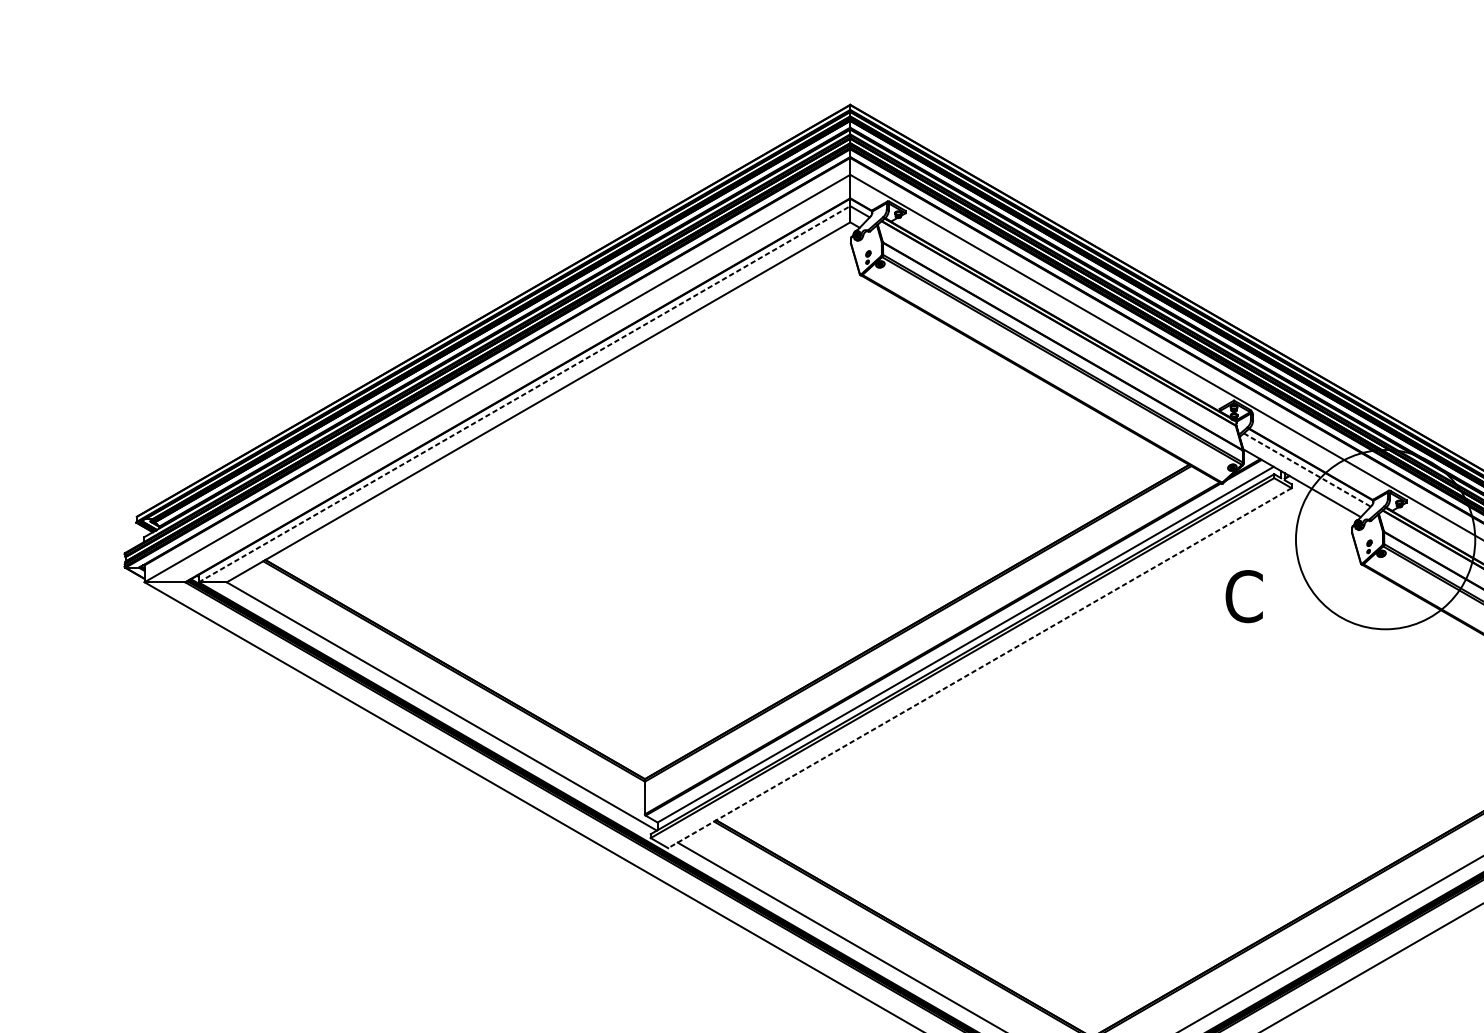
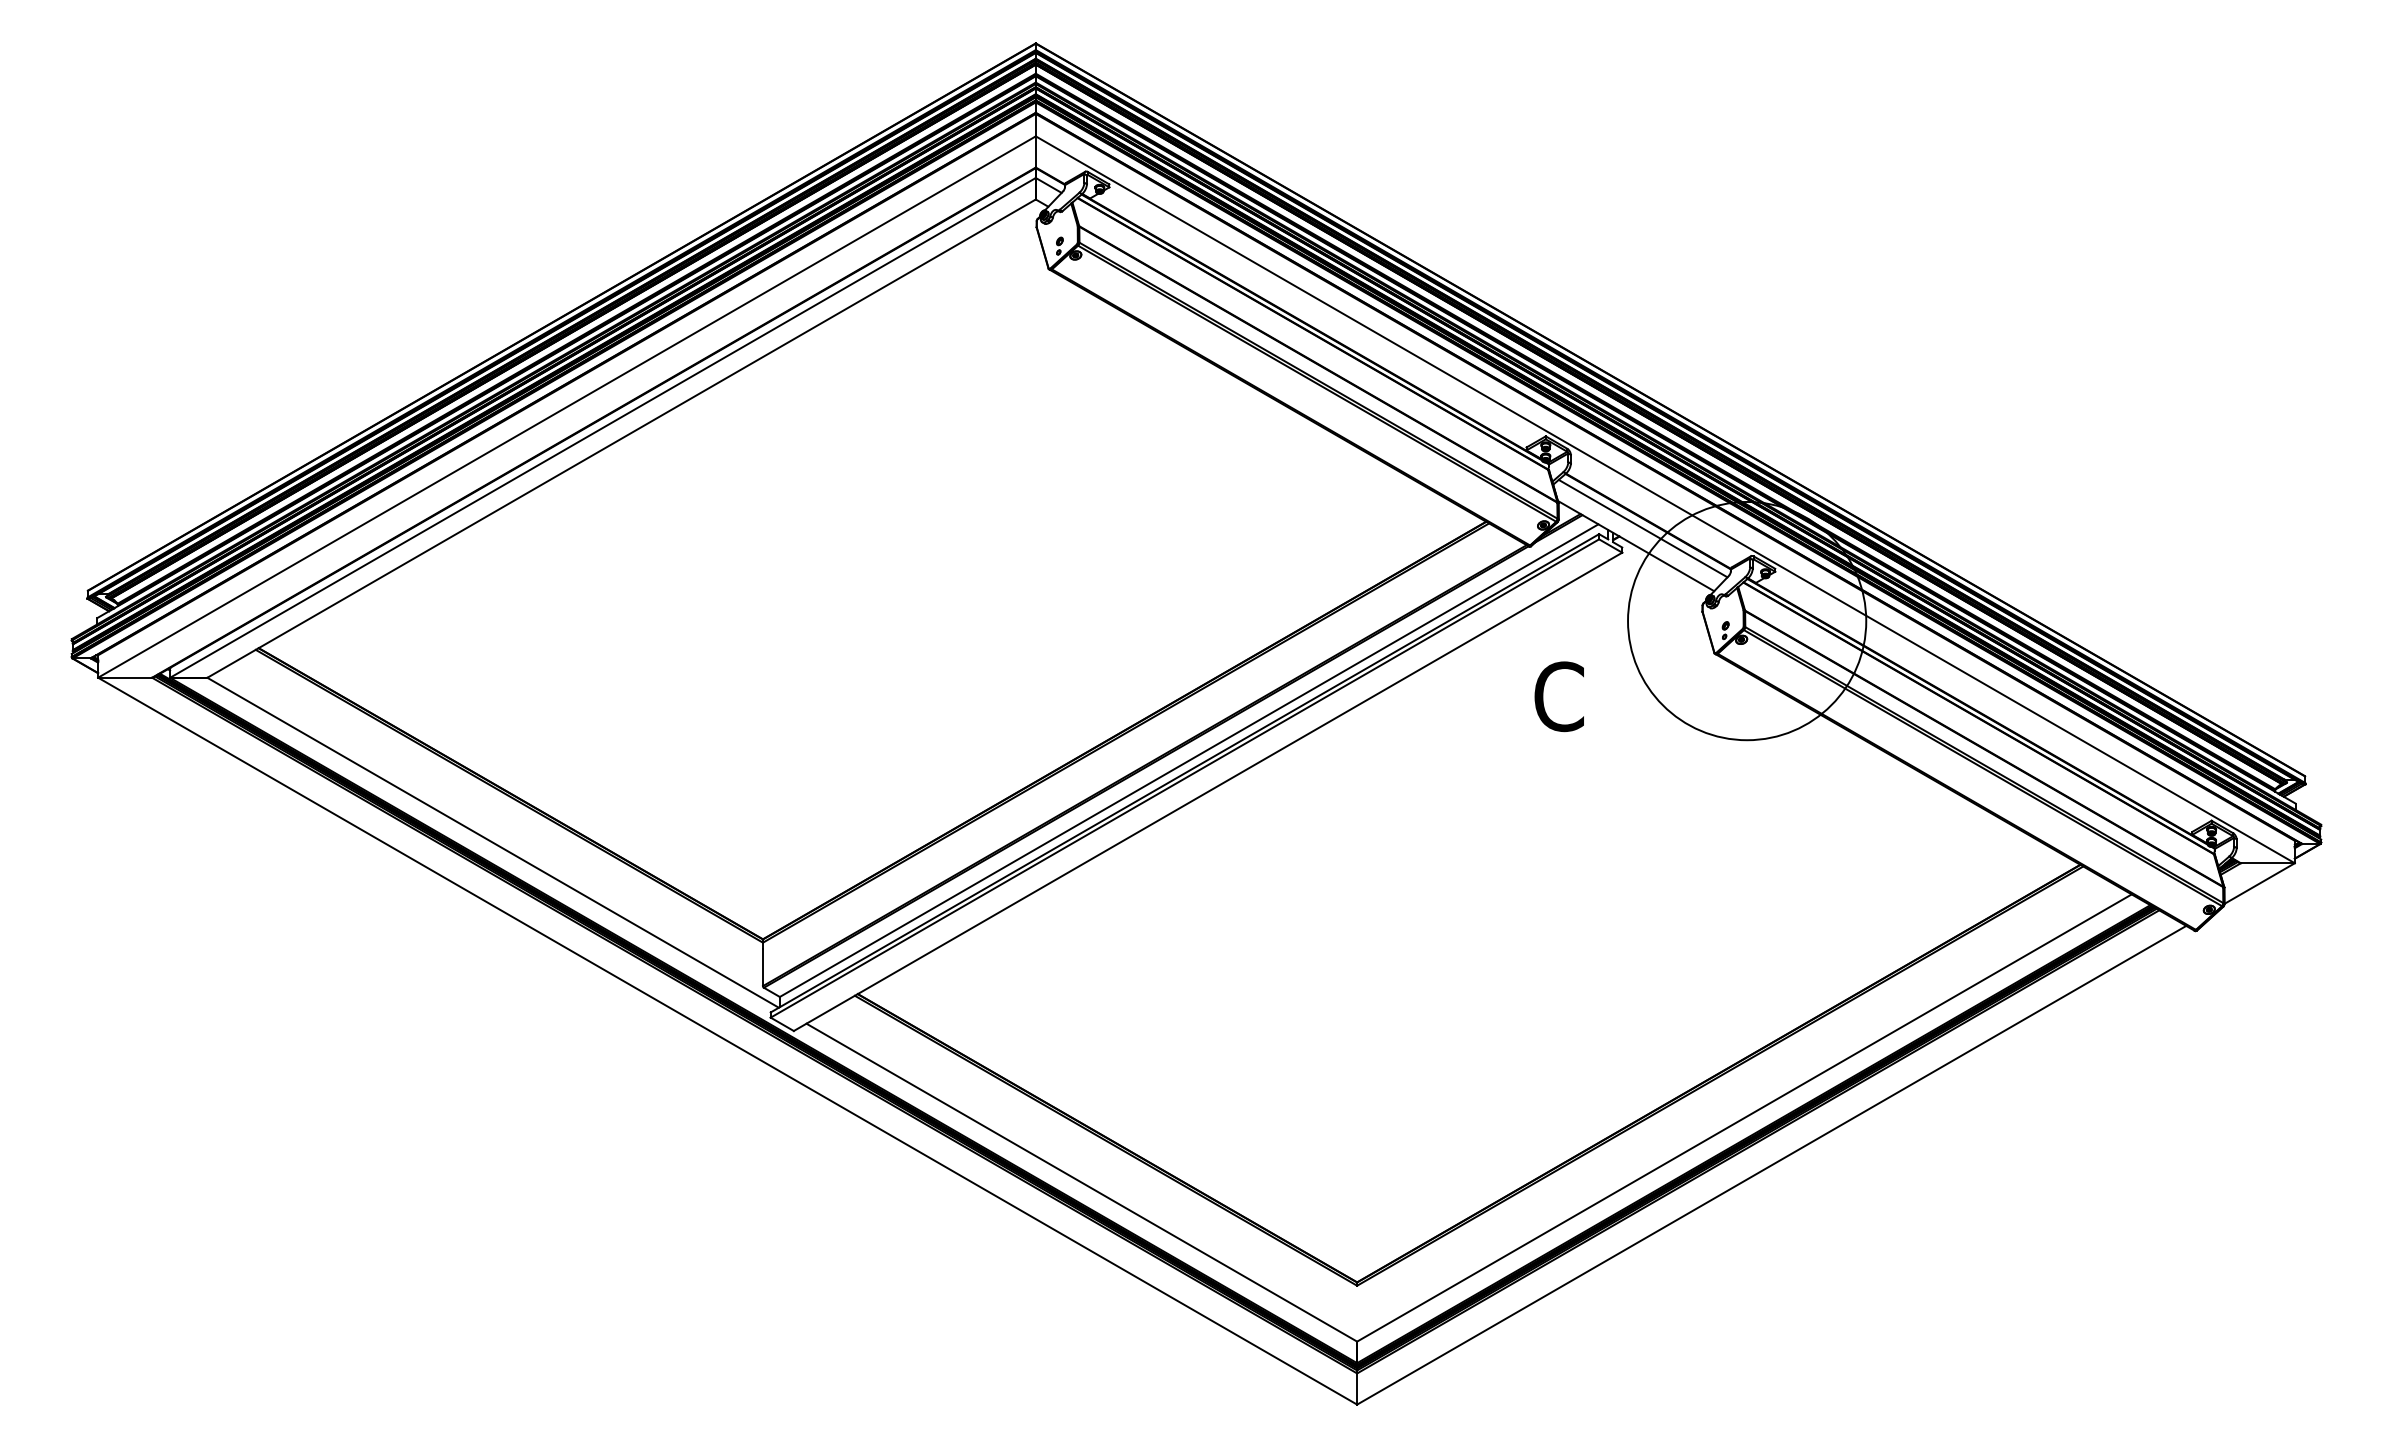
line: (524, 393) -> (602, 427), dashed -> solid
line: (1307, 469) -> (1643, 528), dashed -> solid
line: (979, 668) -> (1207, 792), dashed -> solid

